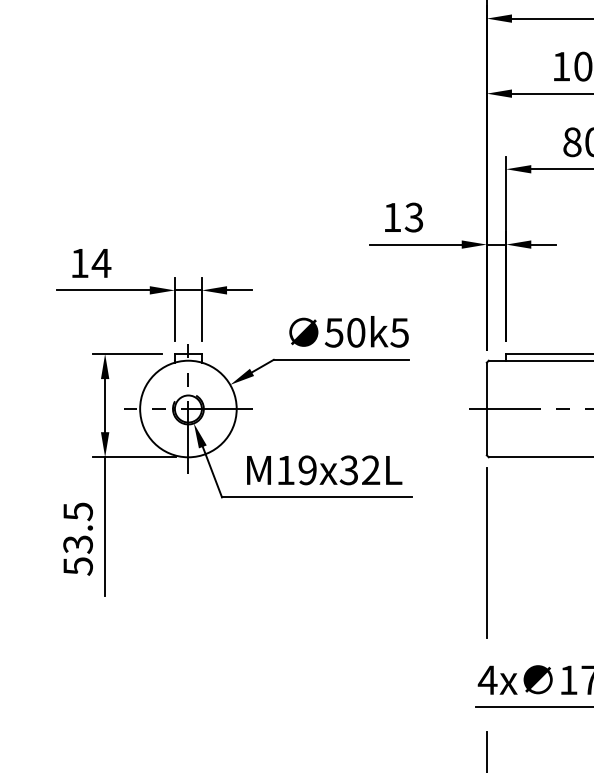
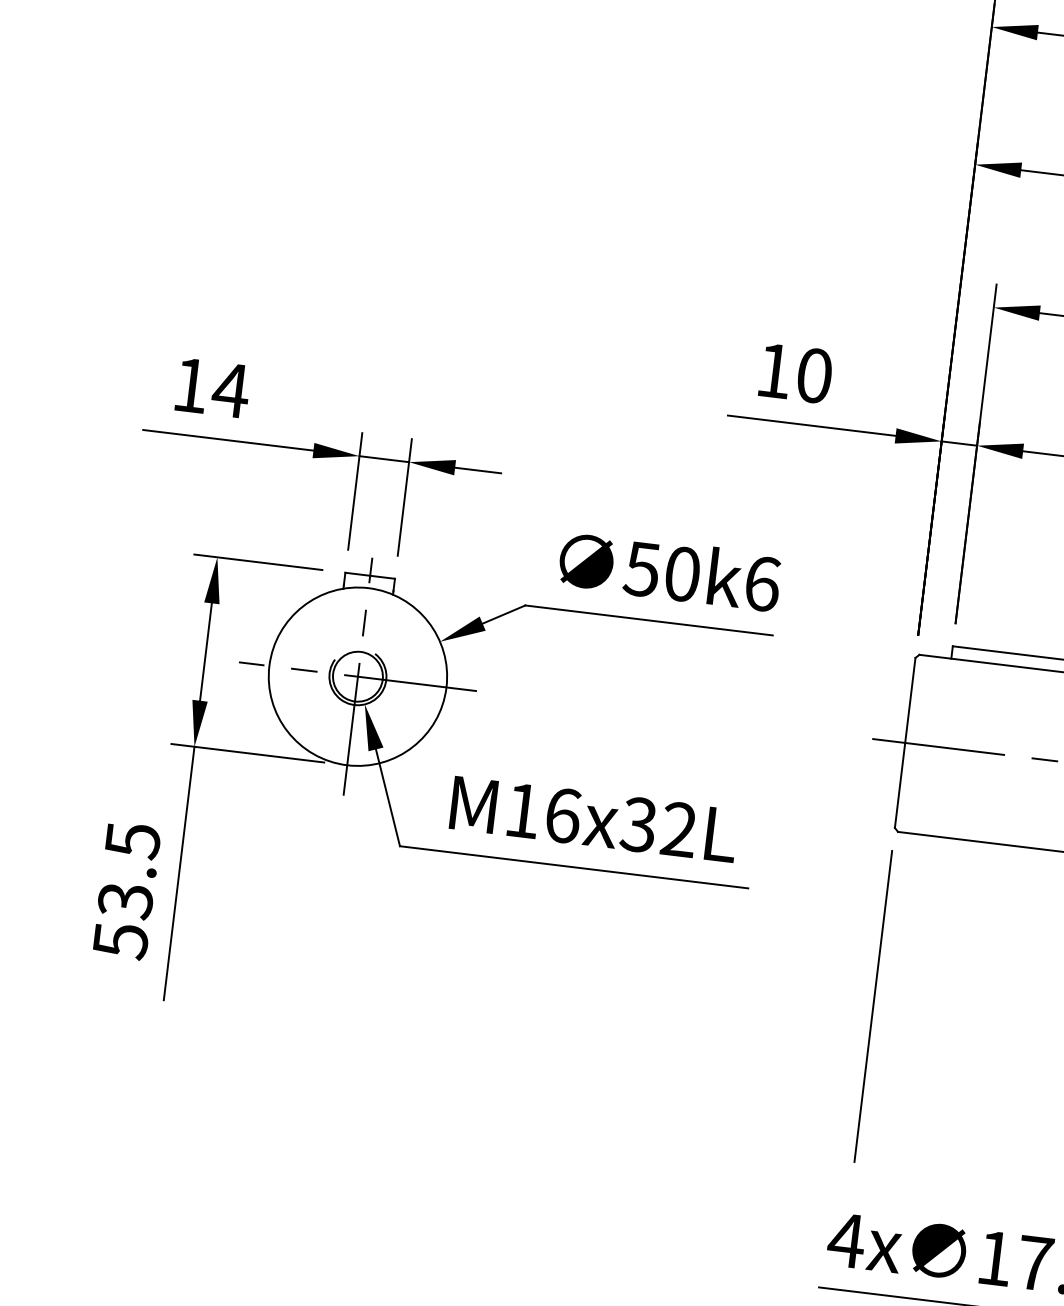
text: (413, 217) -> (813, 375), 13 -> 10
text: (399, 332) -> (761, 583), 50k5 -> 50k6
text: (307, 470) -> (562, 815), M19x32L -> M16x32L

